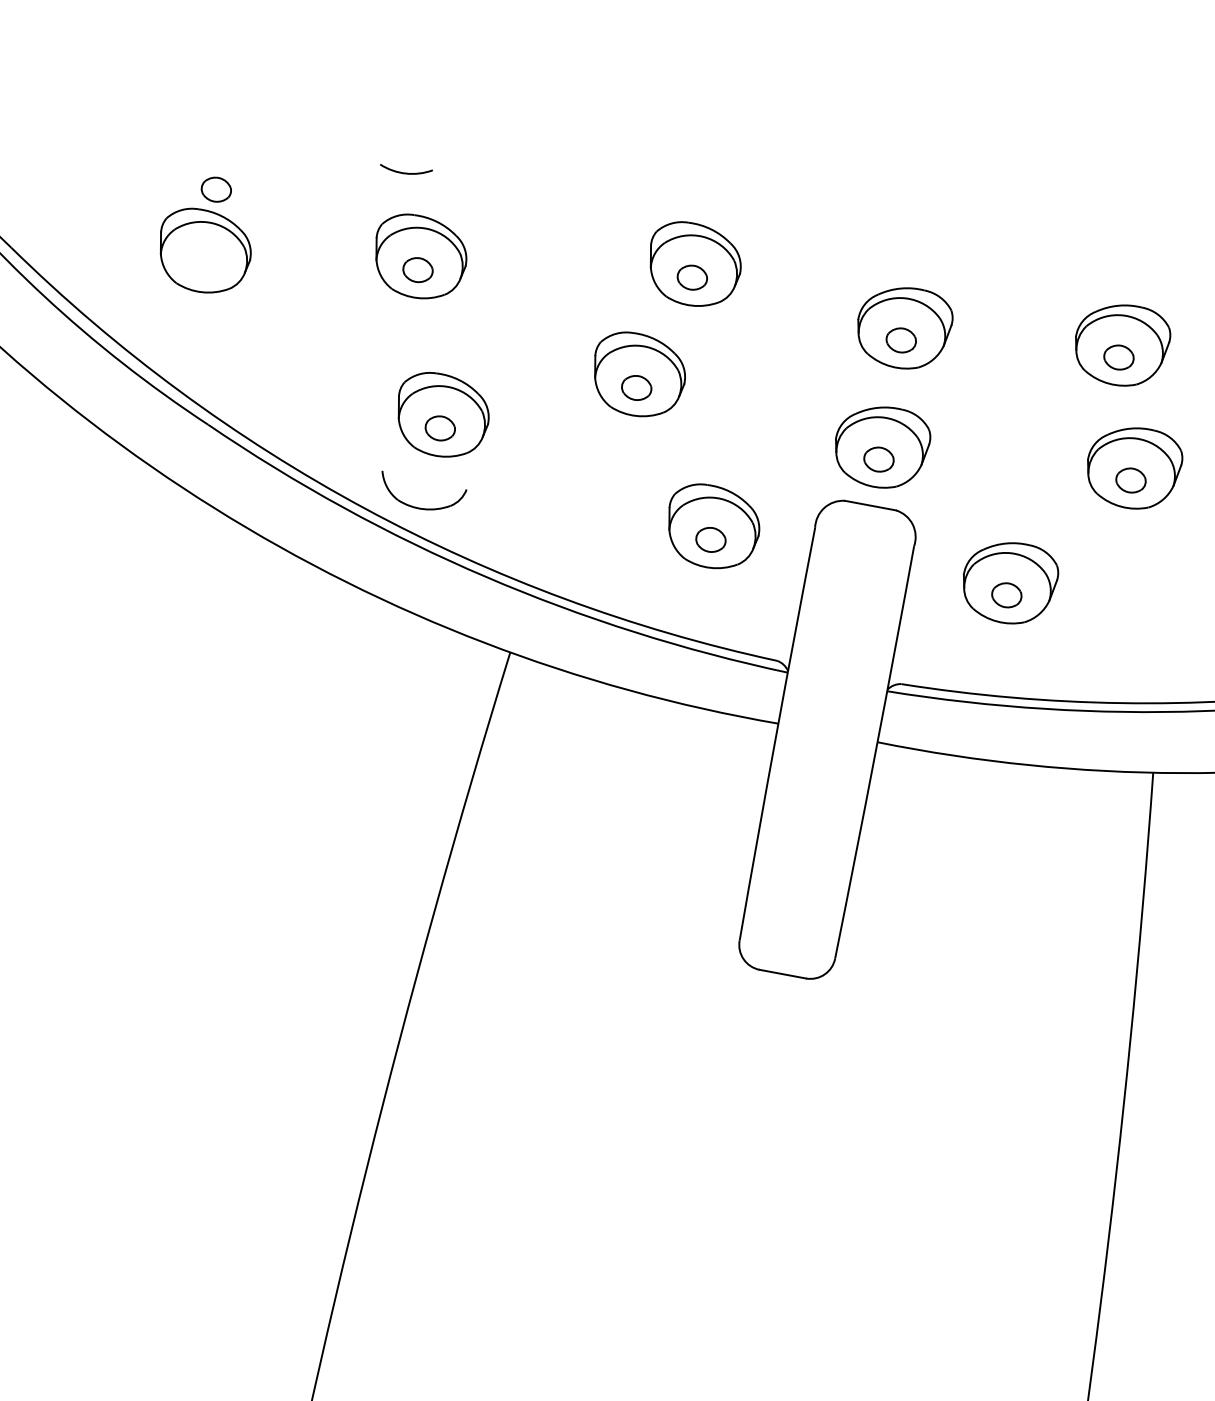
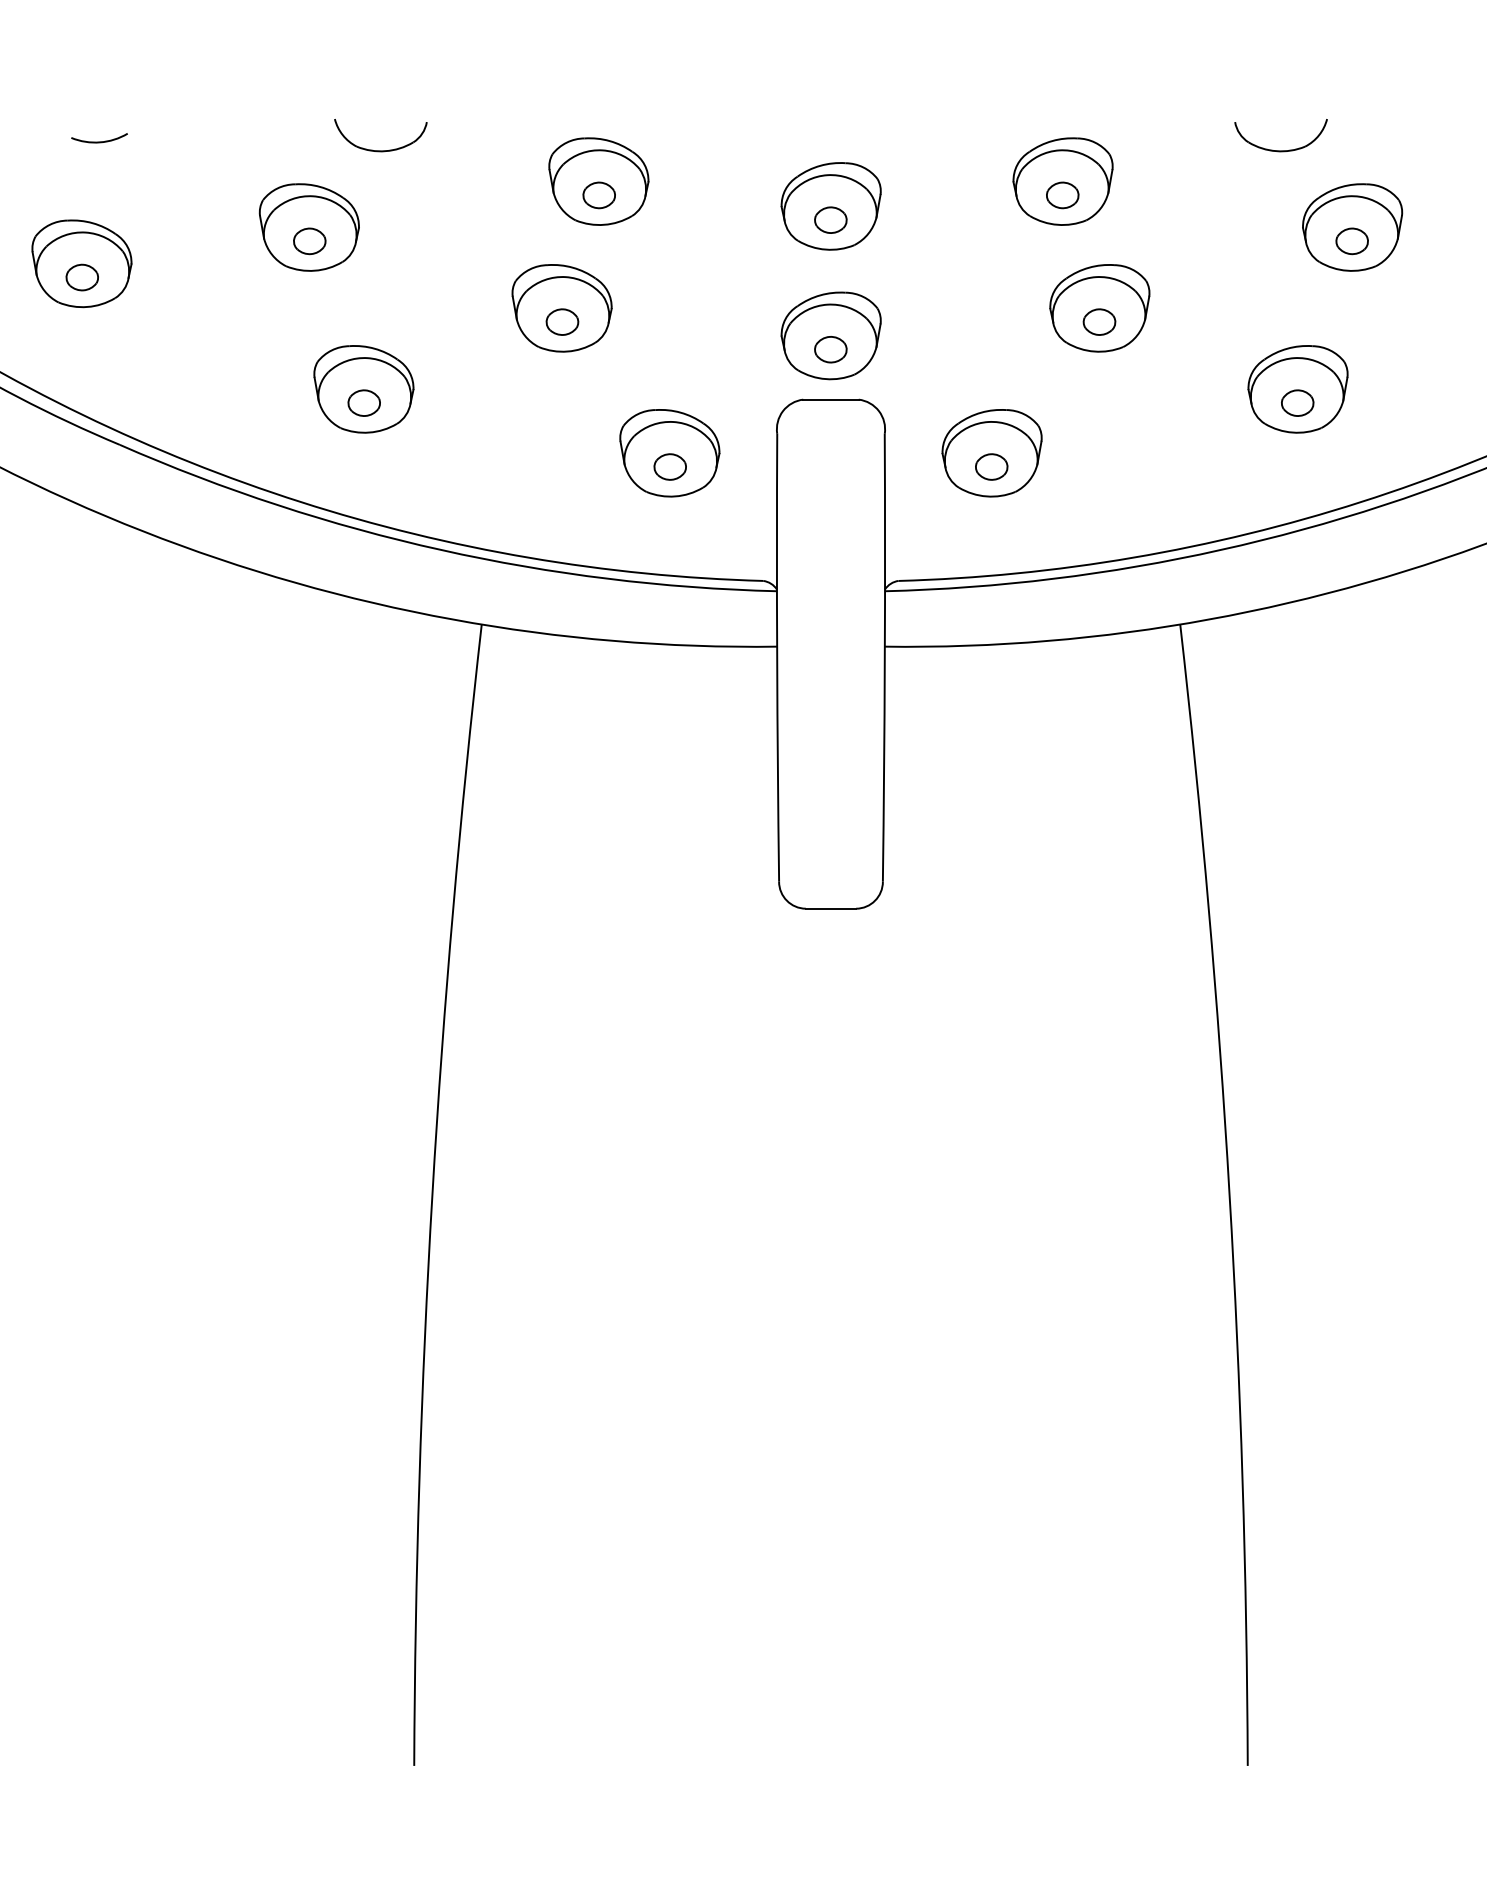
arc: (405, 172) -> (99, 141), moved
part: (215, 189) -> (81, 277), moved
part: (419, 507) -> (380, 150), moved

